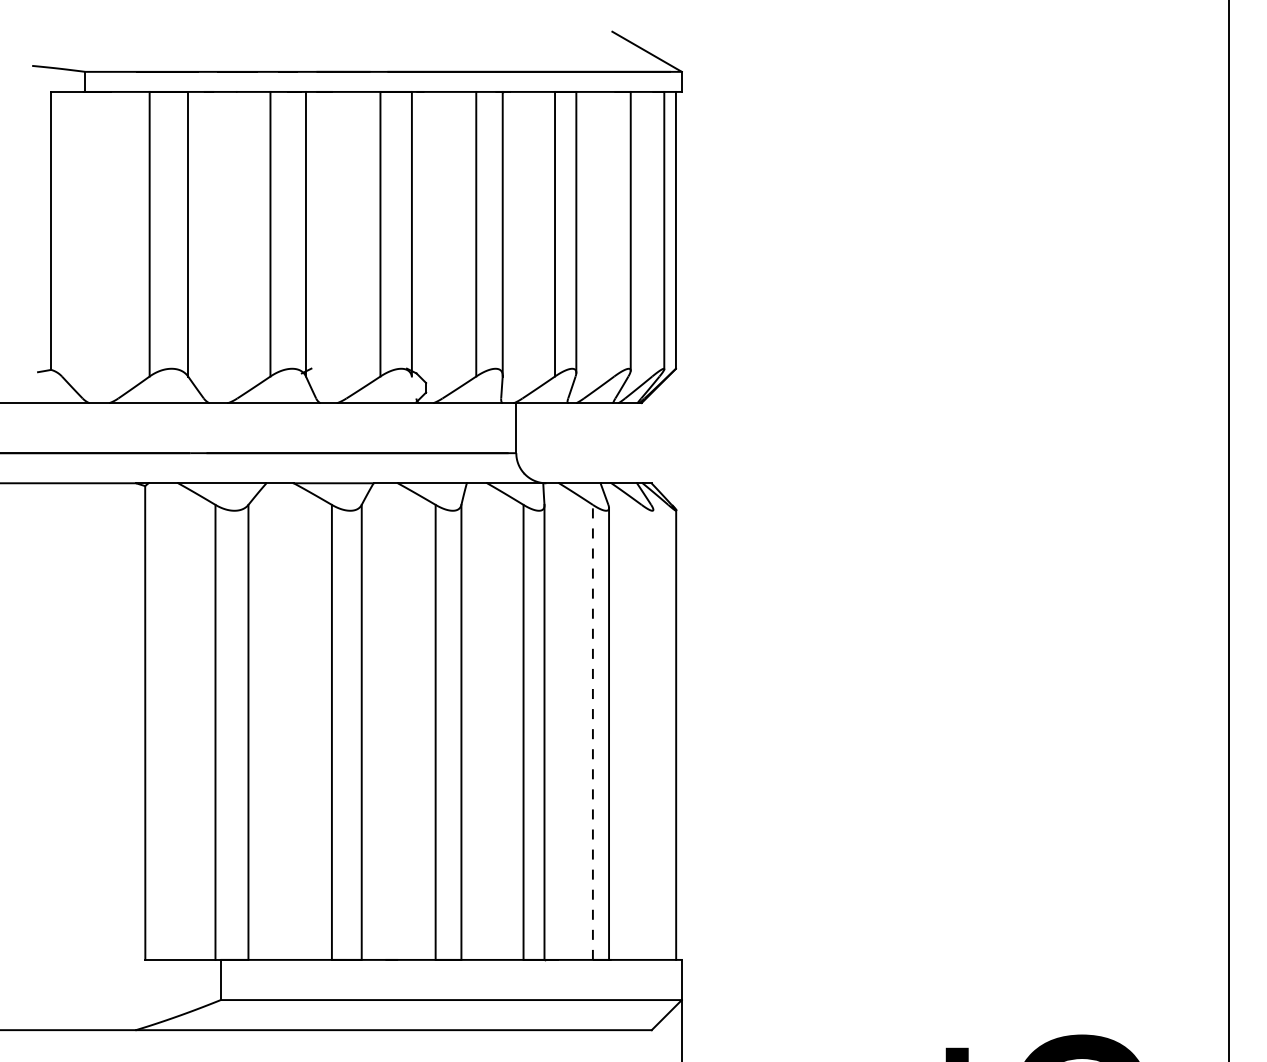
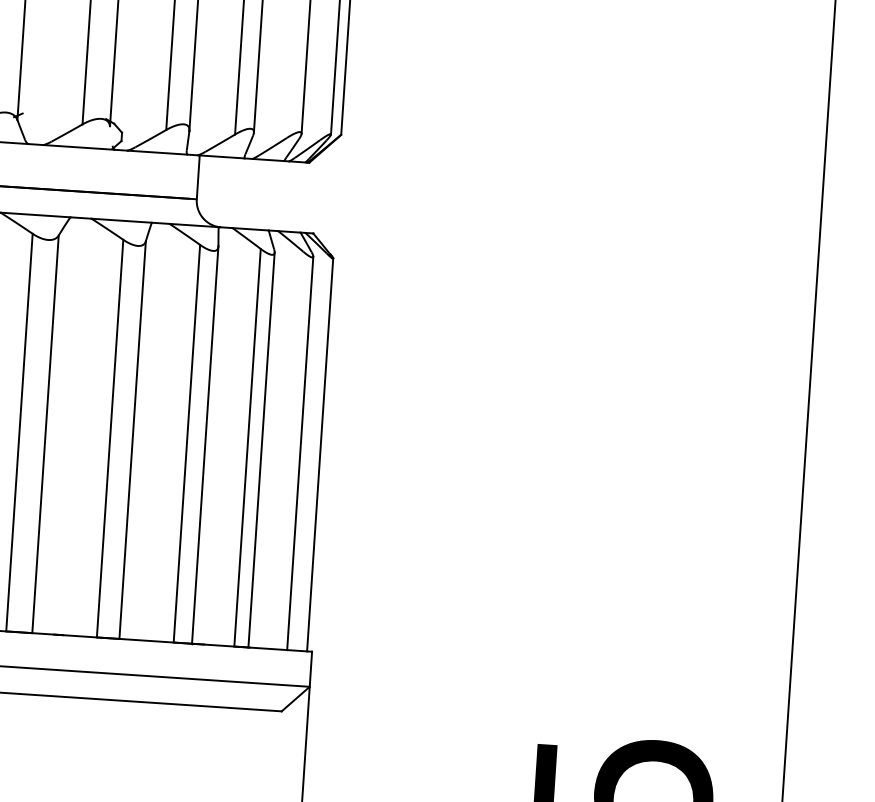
line: (592, 732) -> (247, 447), dashed -> solid
line: (653, 734) -> (300, 453), added

